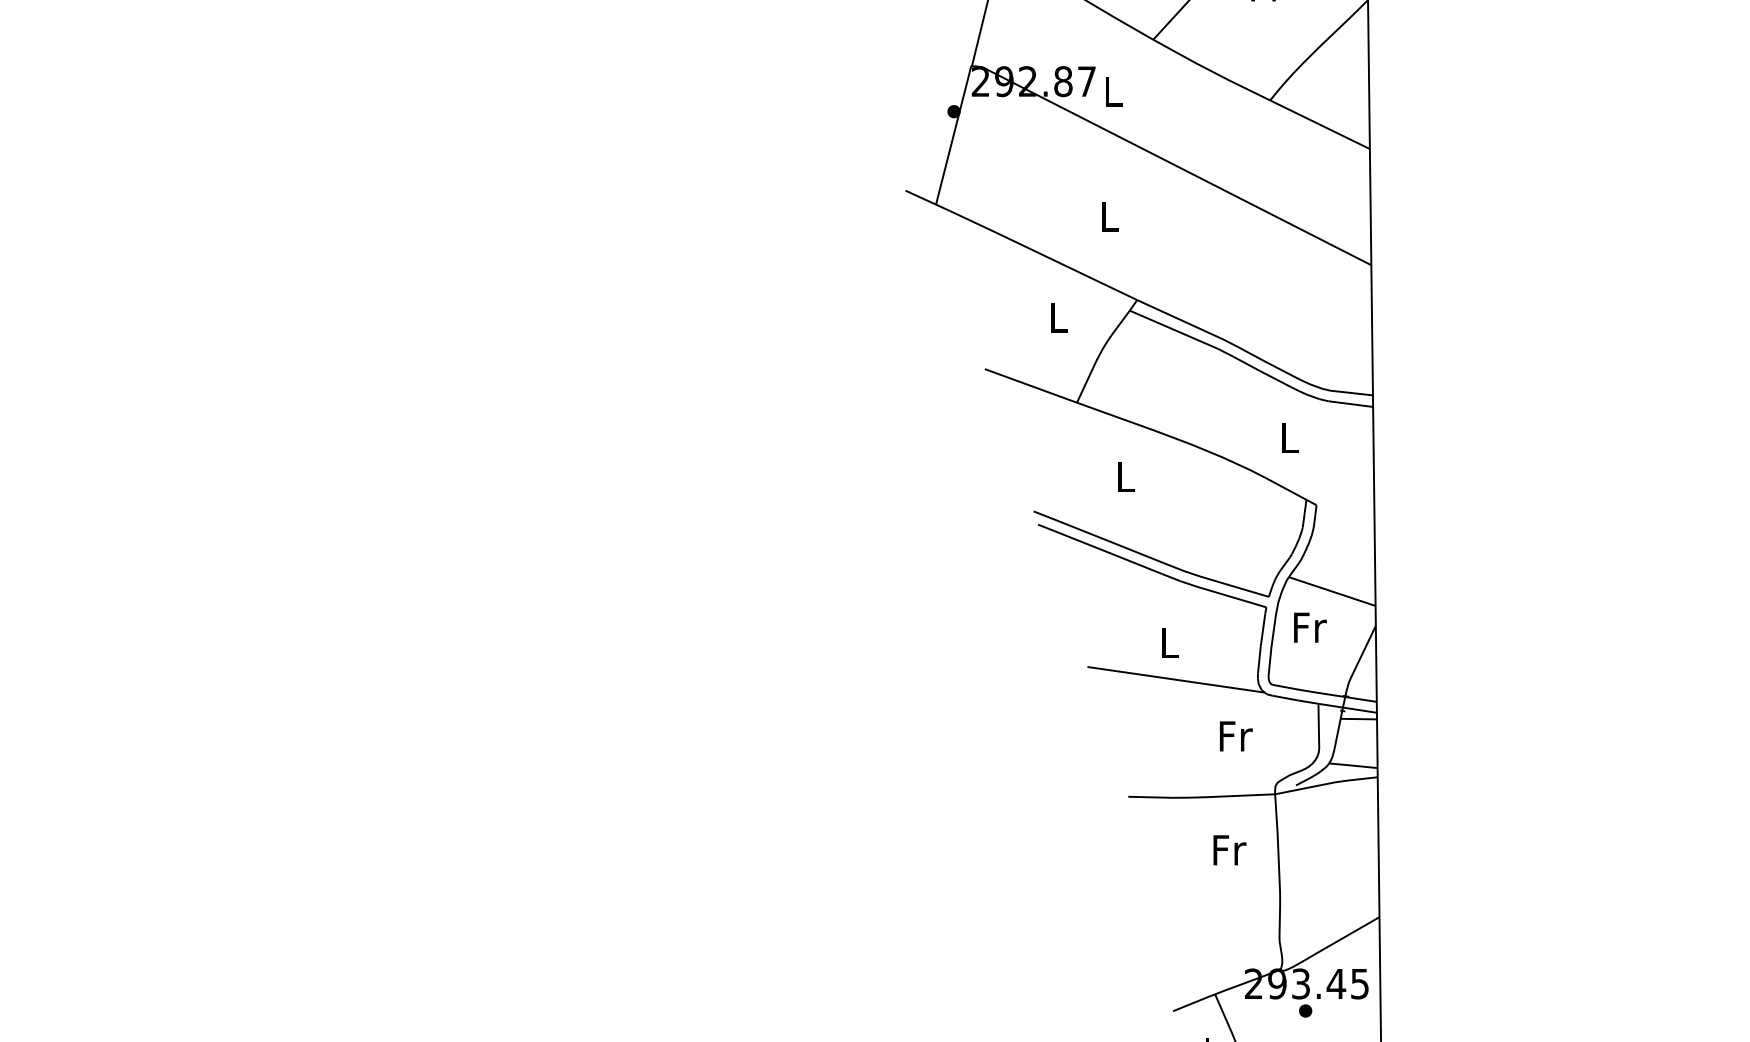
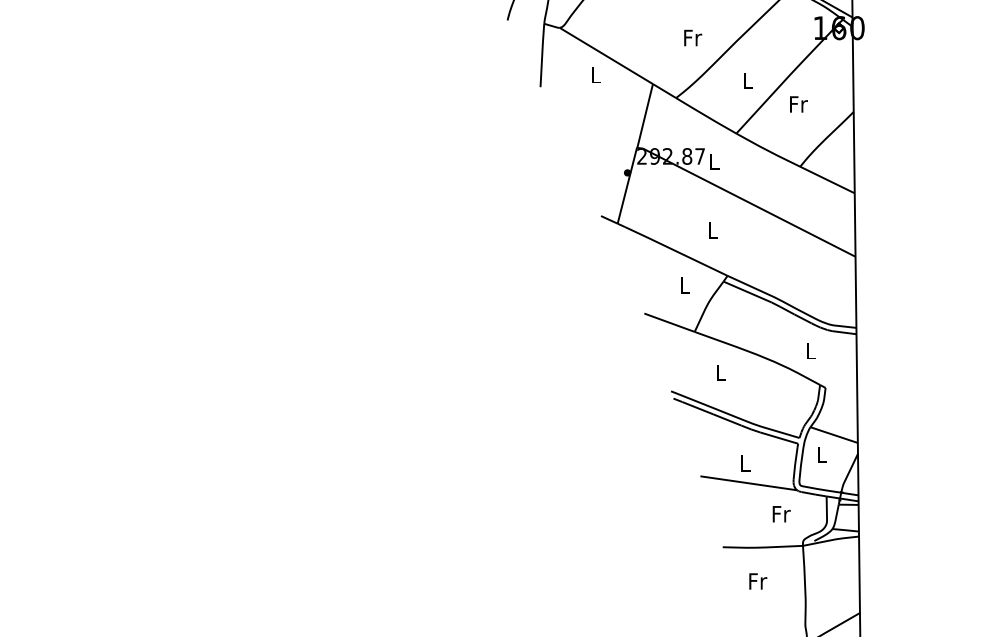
text: (1310, 627) -> (822, 454), Fr -> L
text: (1230, 850) -> (758, 581), moved

